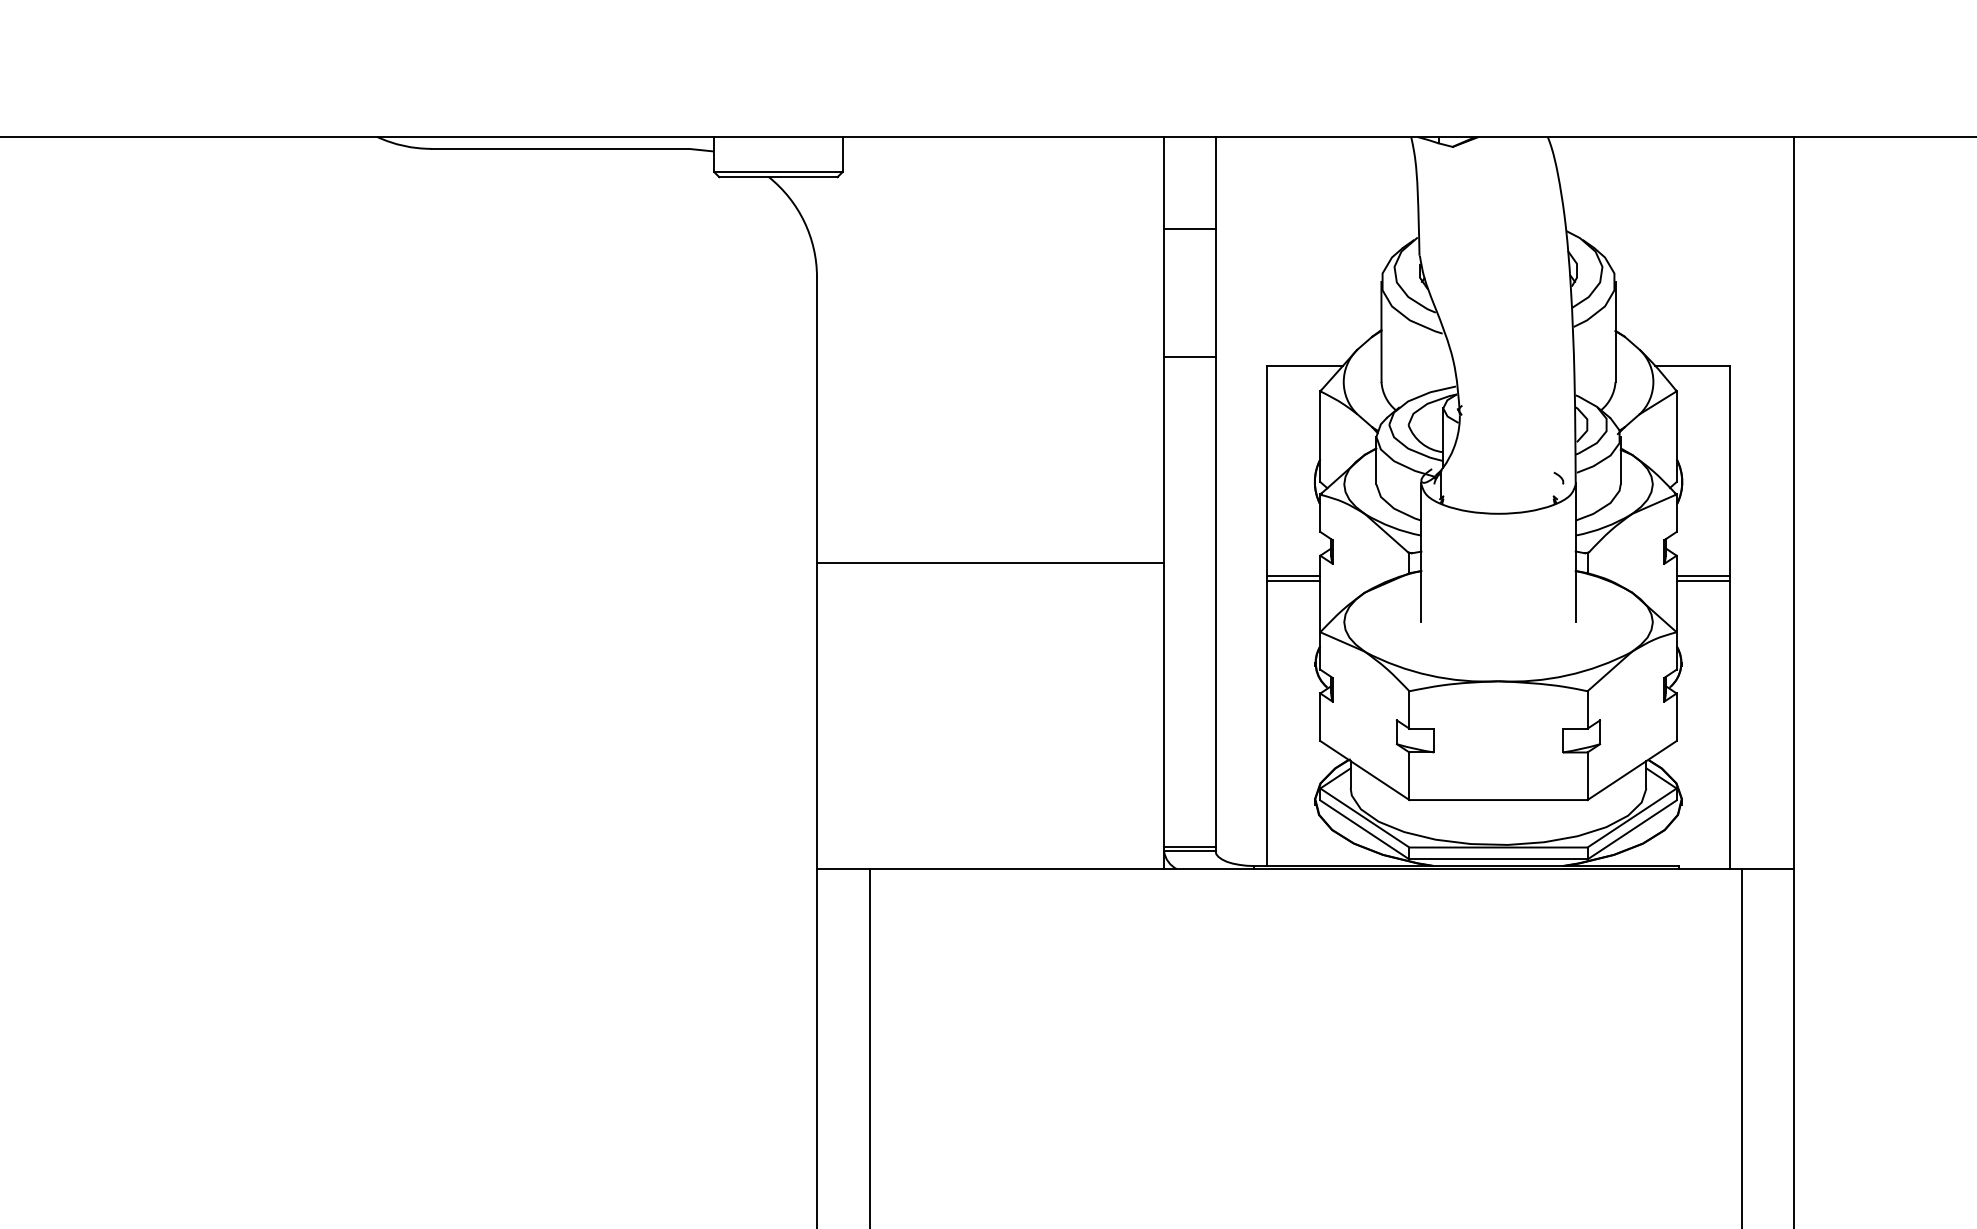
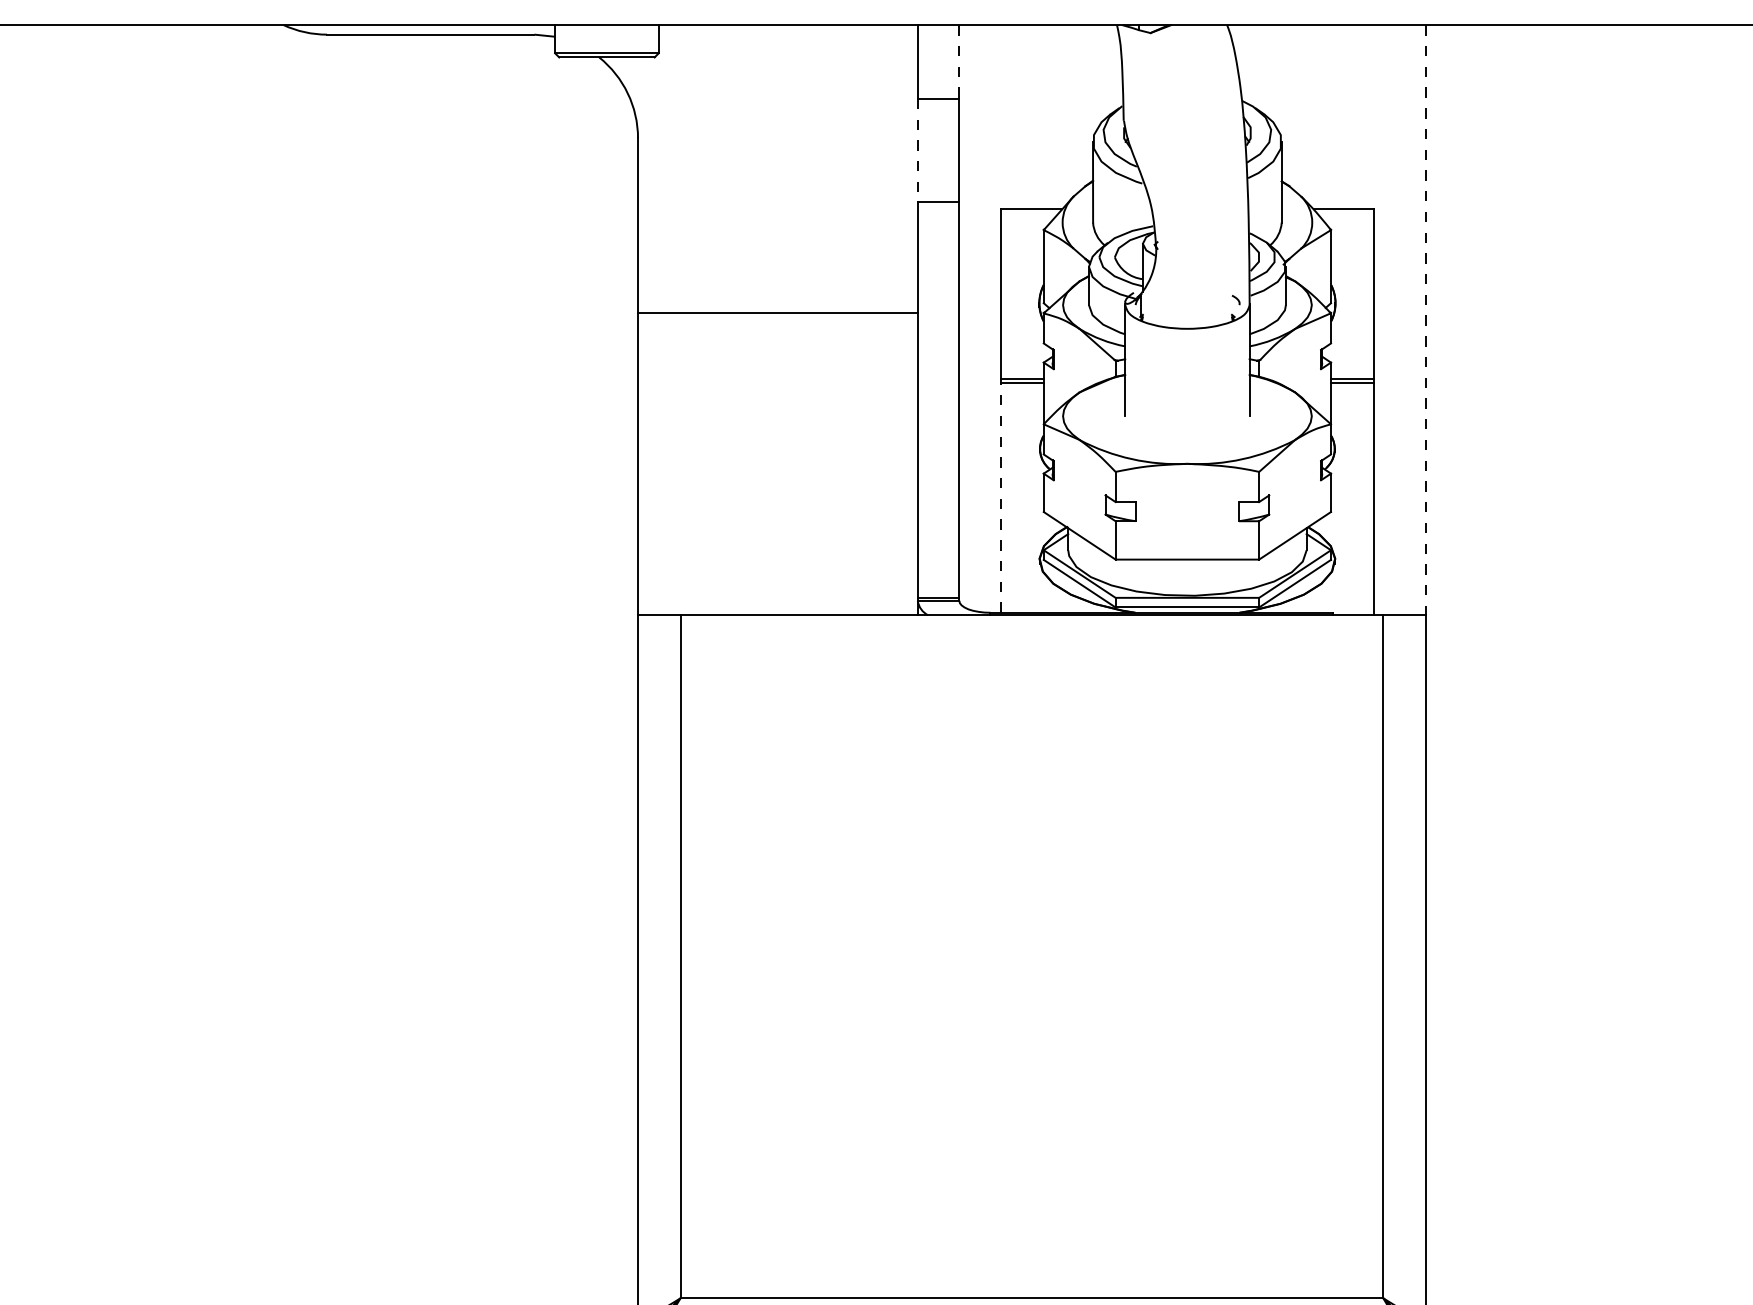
line: (1215, 183) -> (959, 62), solid -> dashed
line: (1163, 292) -> (917, 150), solid -> dashed
line: (1793, 503) -> (1425, 320), solid -> dashed
line: (990, 563) -> (777, 313), moved
line: (1266, 723) -> (1000, 497), solid -> dashed

